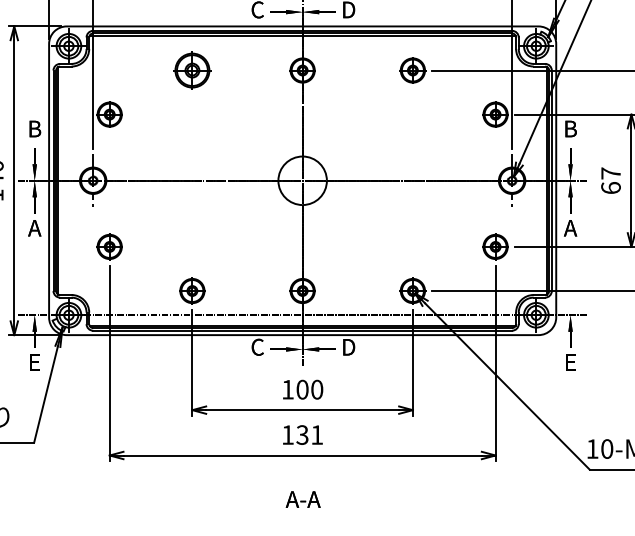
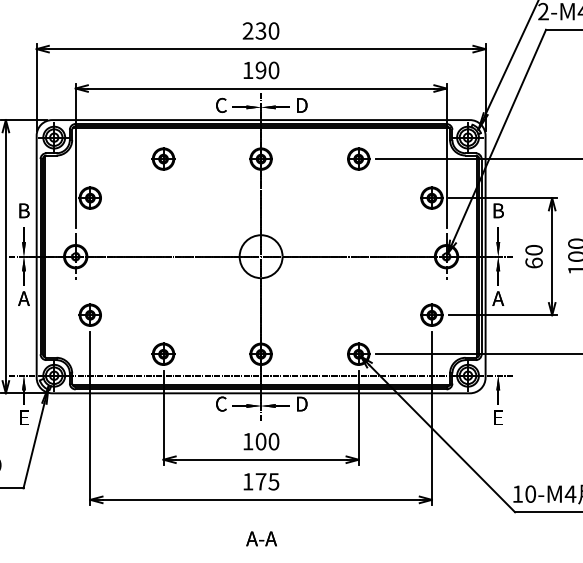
part: (192, 69) -> (163, 158), size x0.71
text: (610, 172) -> (533, 249), 67 -> 60
text: (309, 434) -> (267, 481), 131 -> 175

